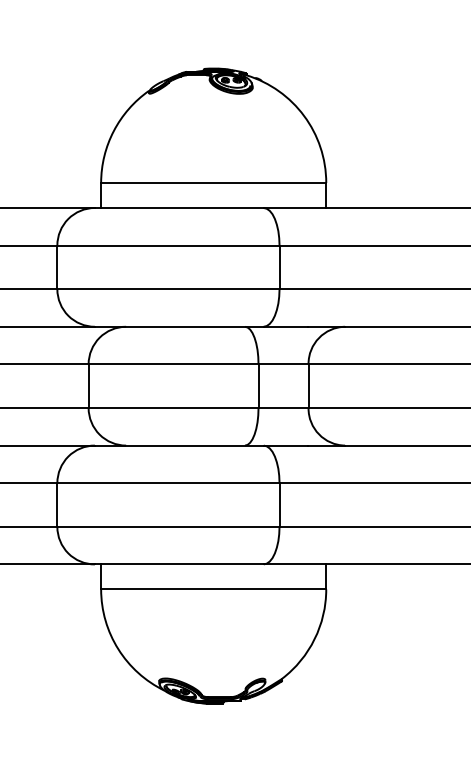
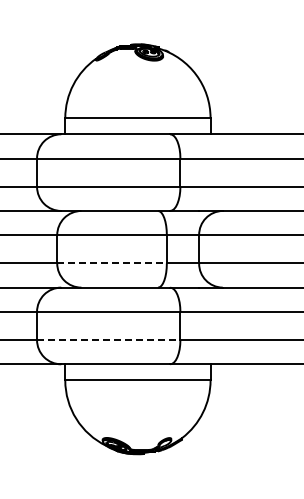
line: (174, 408) -> (112, 263), solid -> dashed
line: (168, 527) -> (108, 340), solid -> dashed

